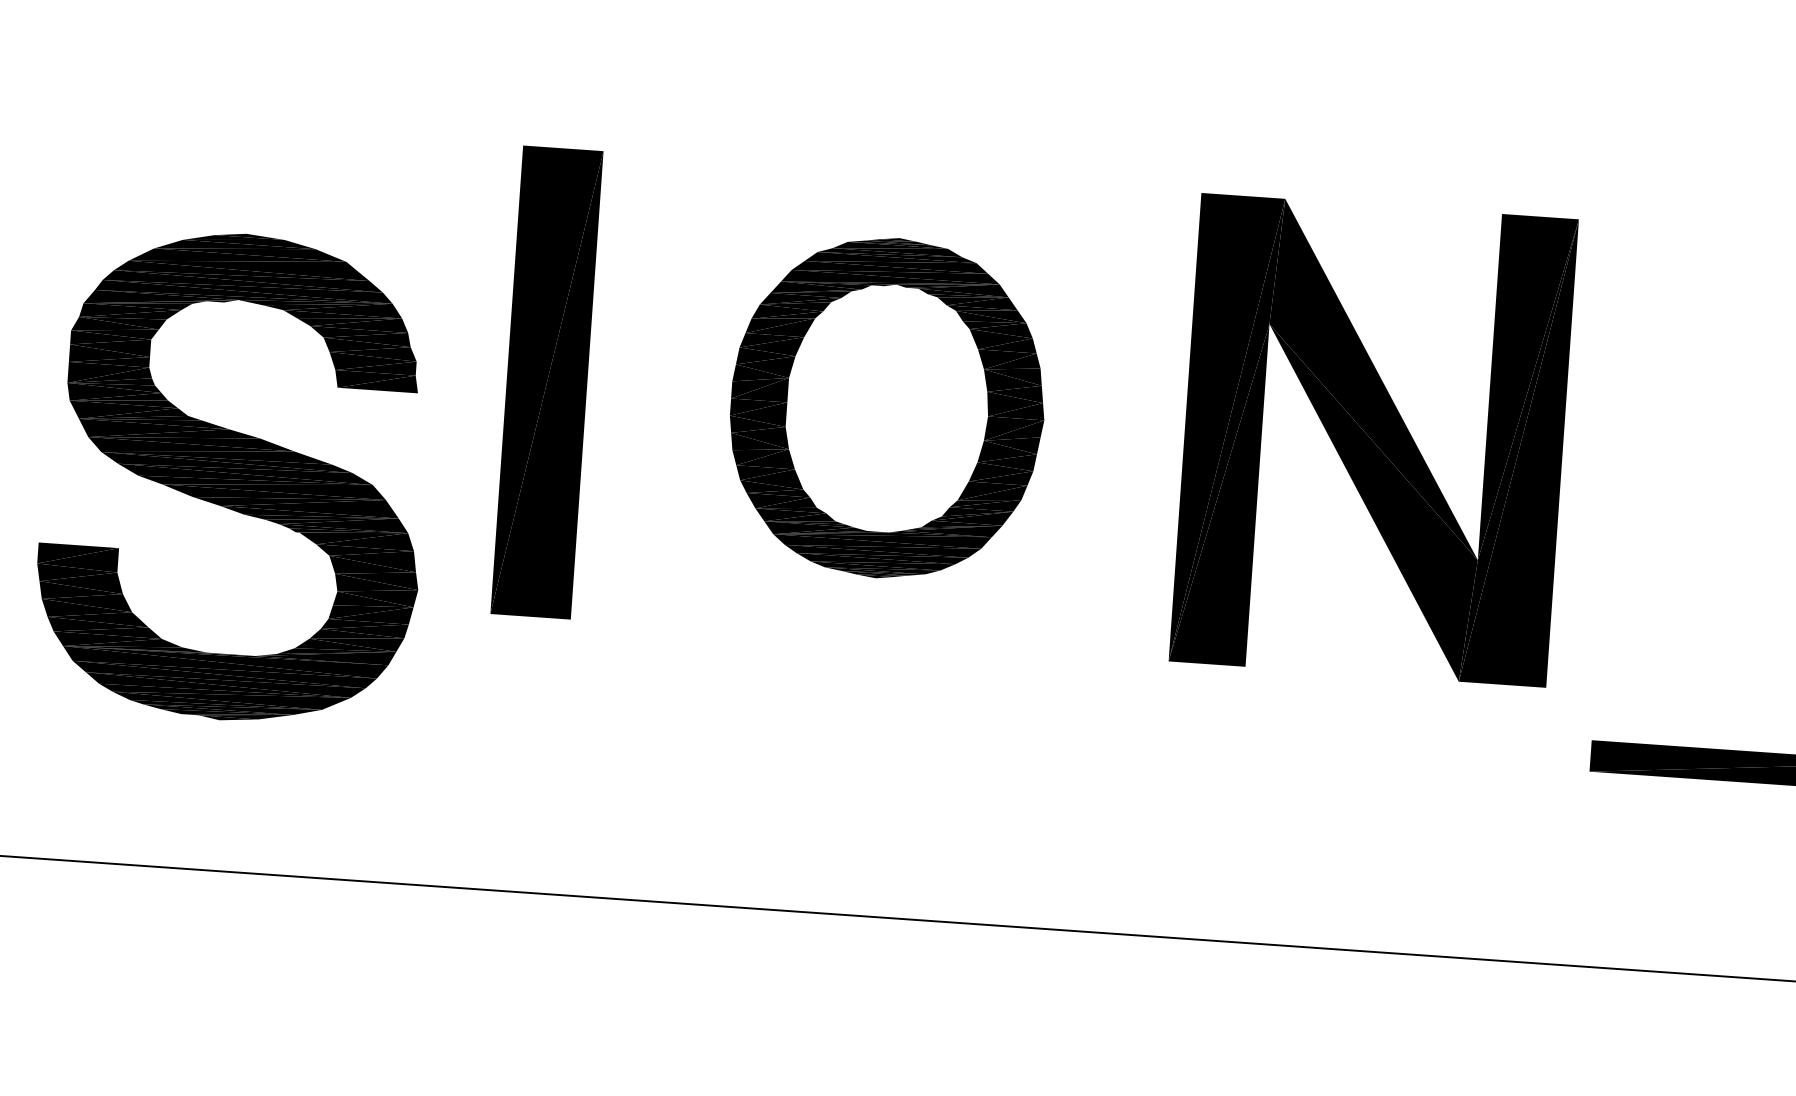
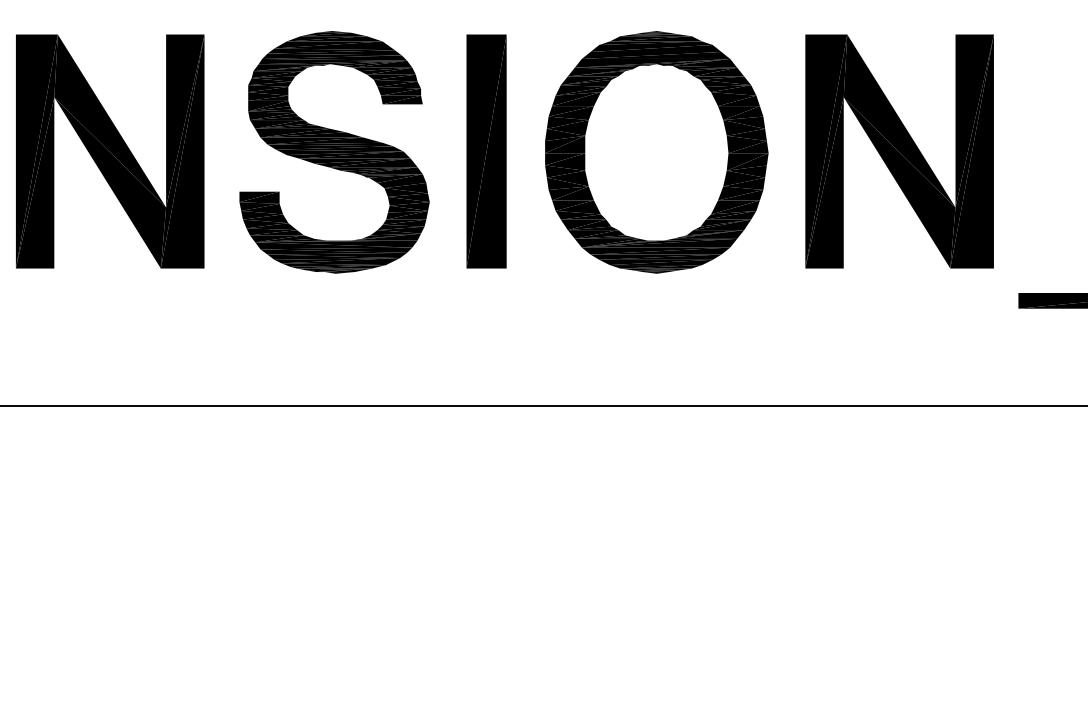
part: (886, 408) -> (656, 152), size x1.43
part: (234, 477) -> (334, 152), moved

